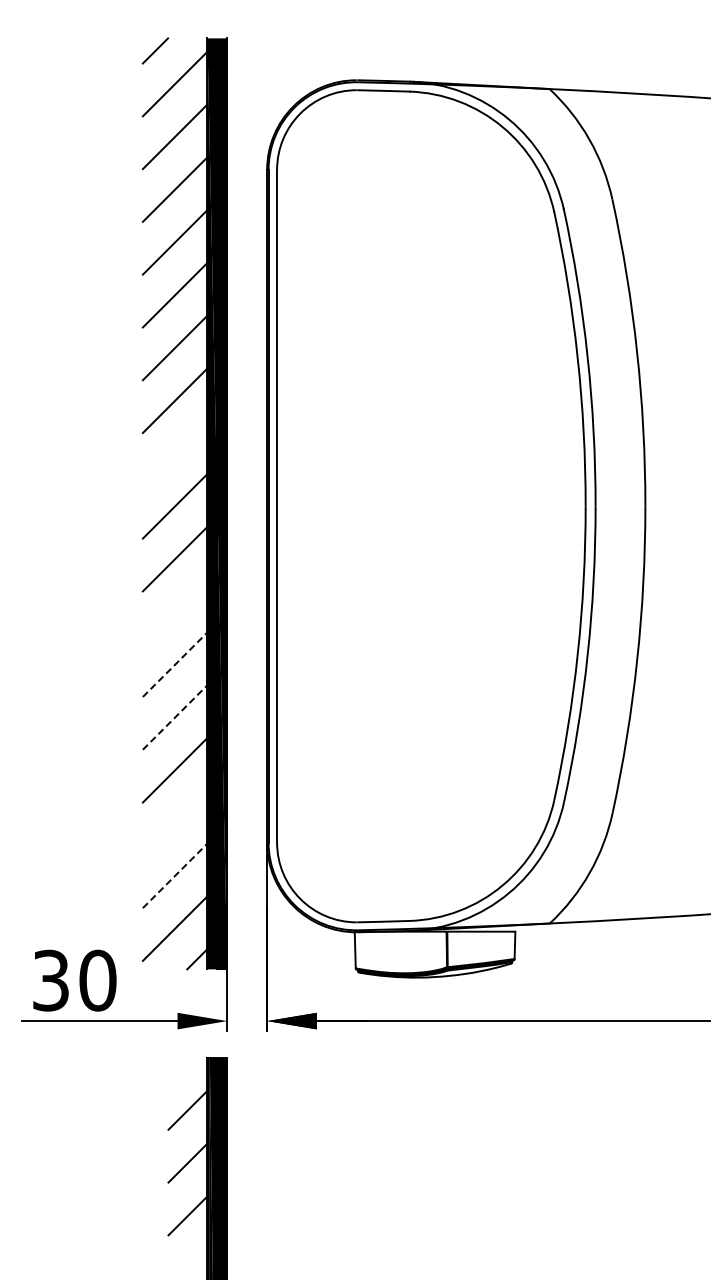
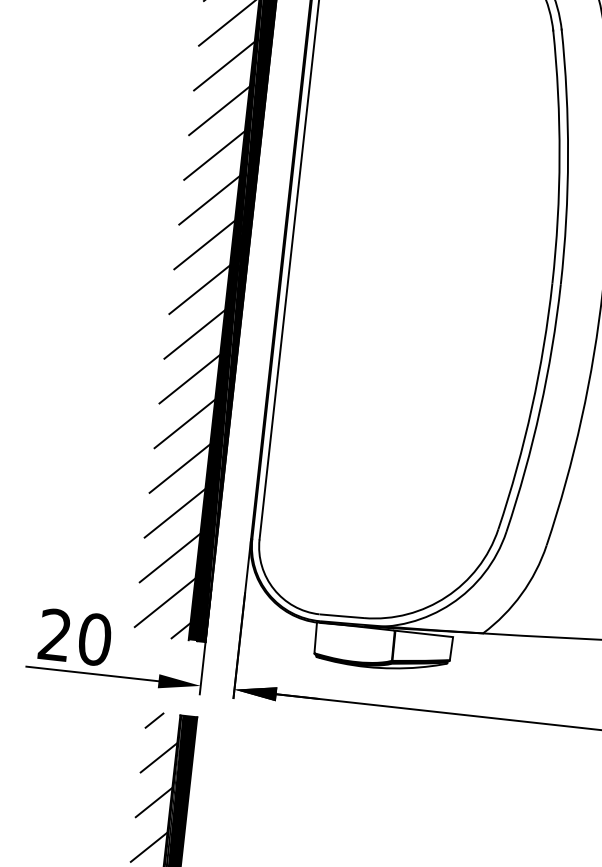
line: (174, 453) -> (209, 200), added
line: (174, 611) -> (194, 334), added
line: (175, 664) -> (190, 378), dashed -> solid
line: (175, 717) -> (185, 423), dashed -> solid
line: (174, 822) -> (174, 512), added
line: (175, 875) -> (170, 557), dashed -> solid
text: (50, 980) -> (54, 634), 30 -> 20
line: (177, 1067) -> (154, 720), added

